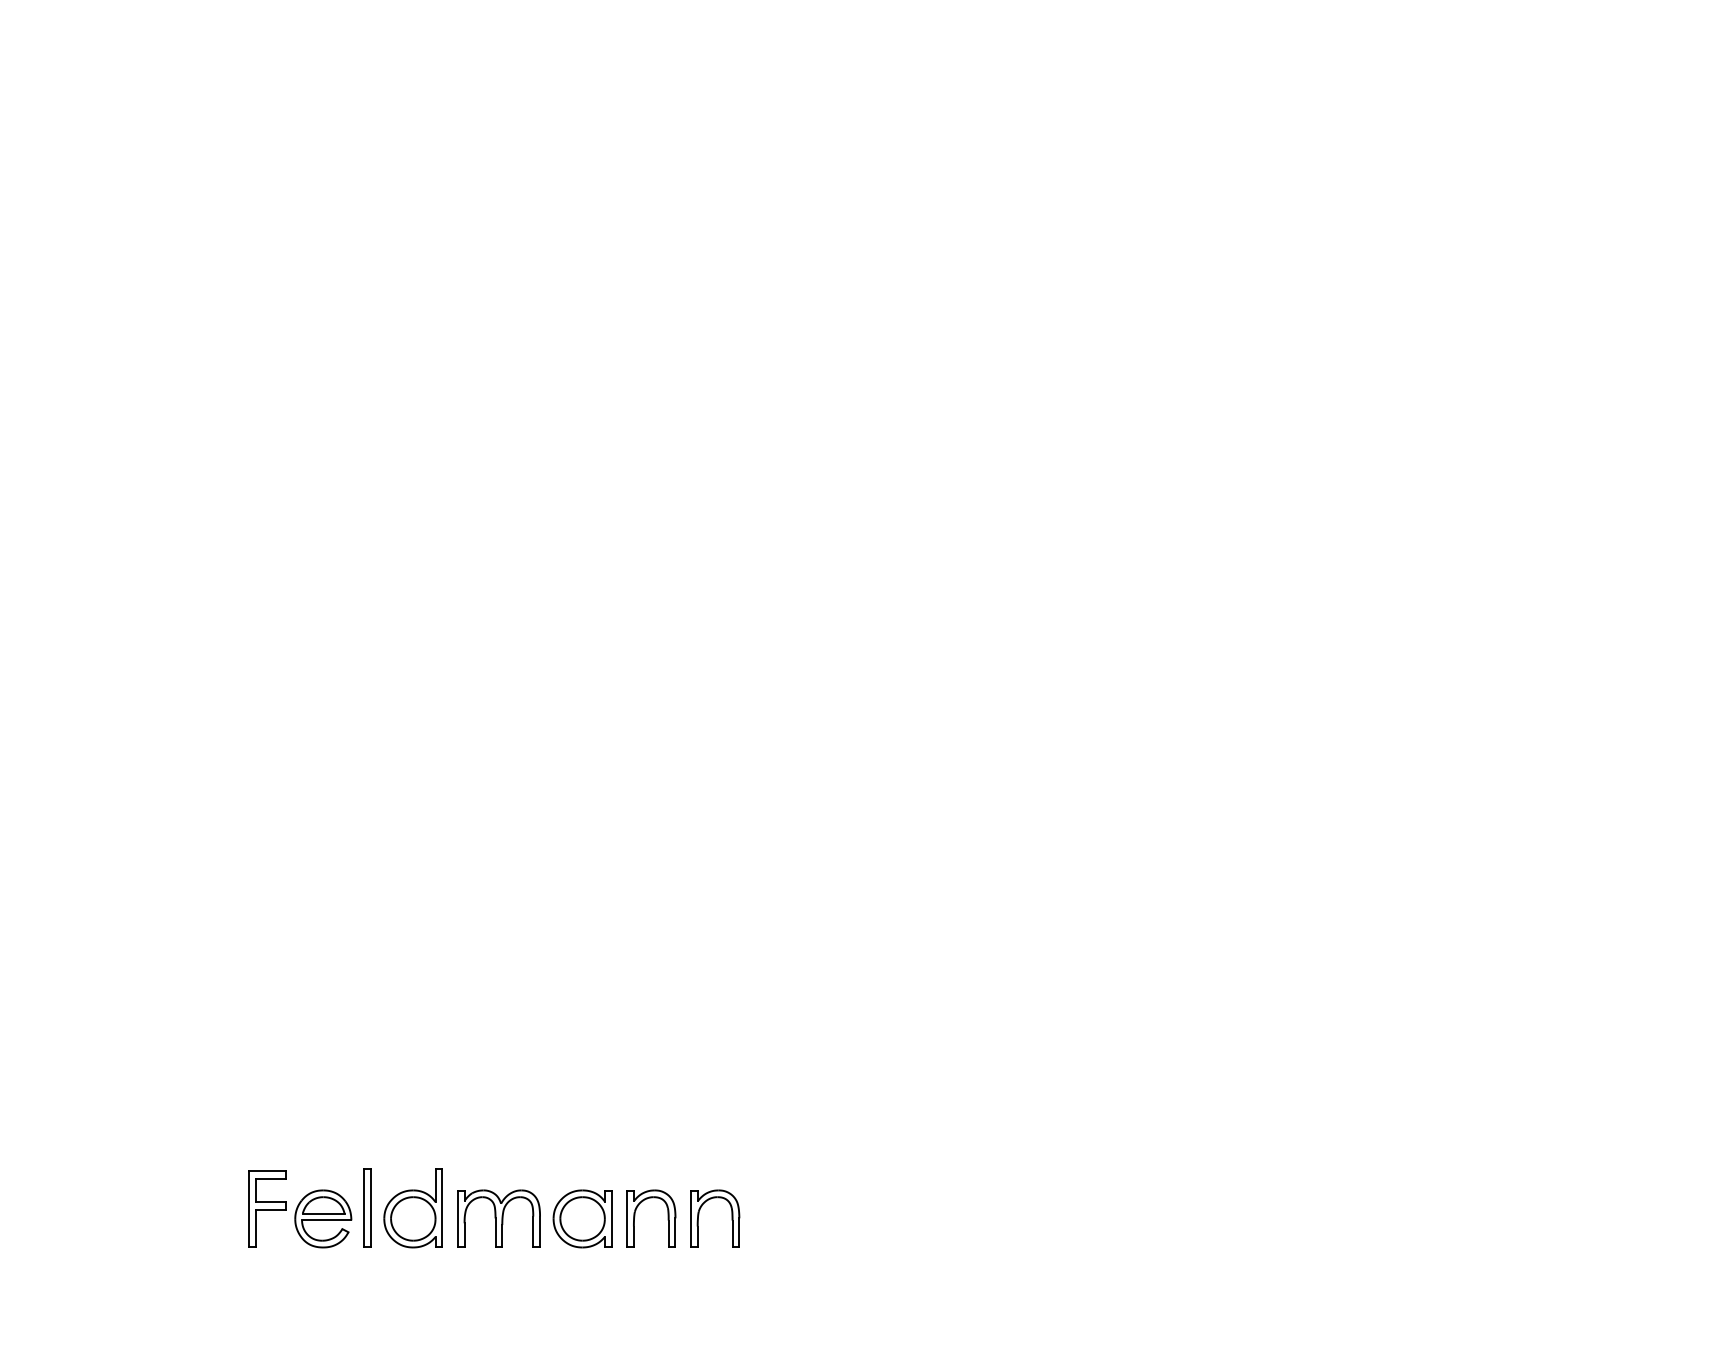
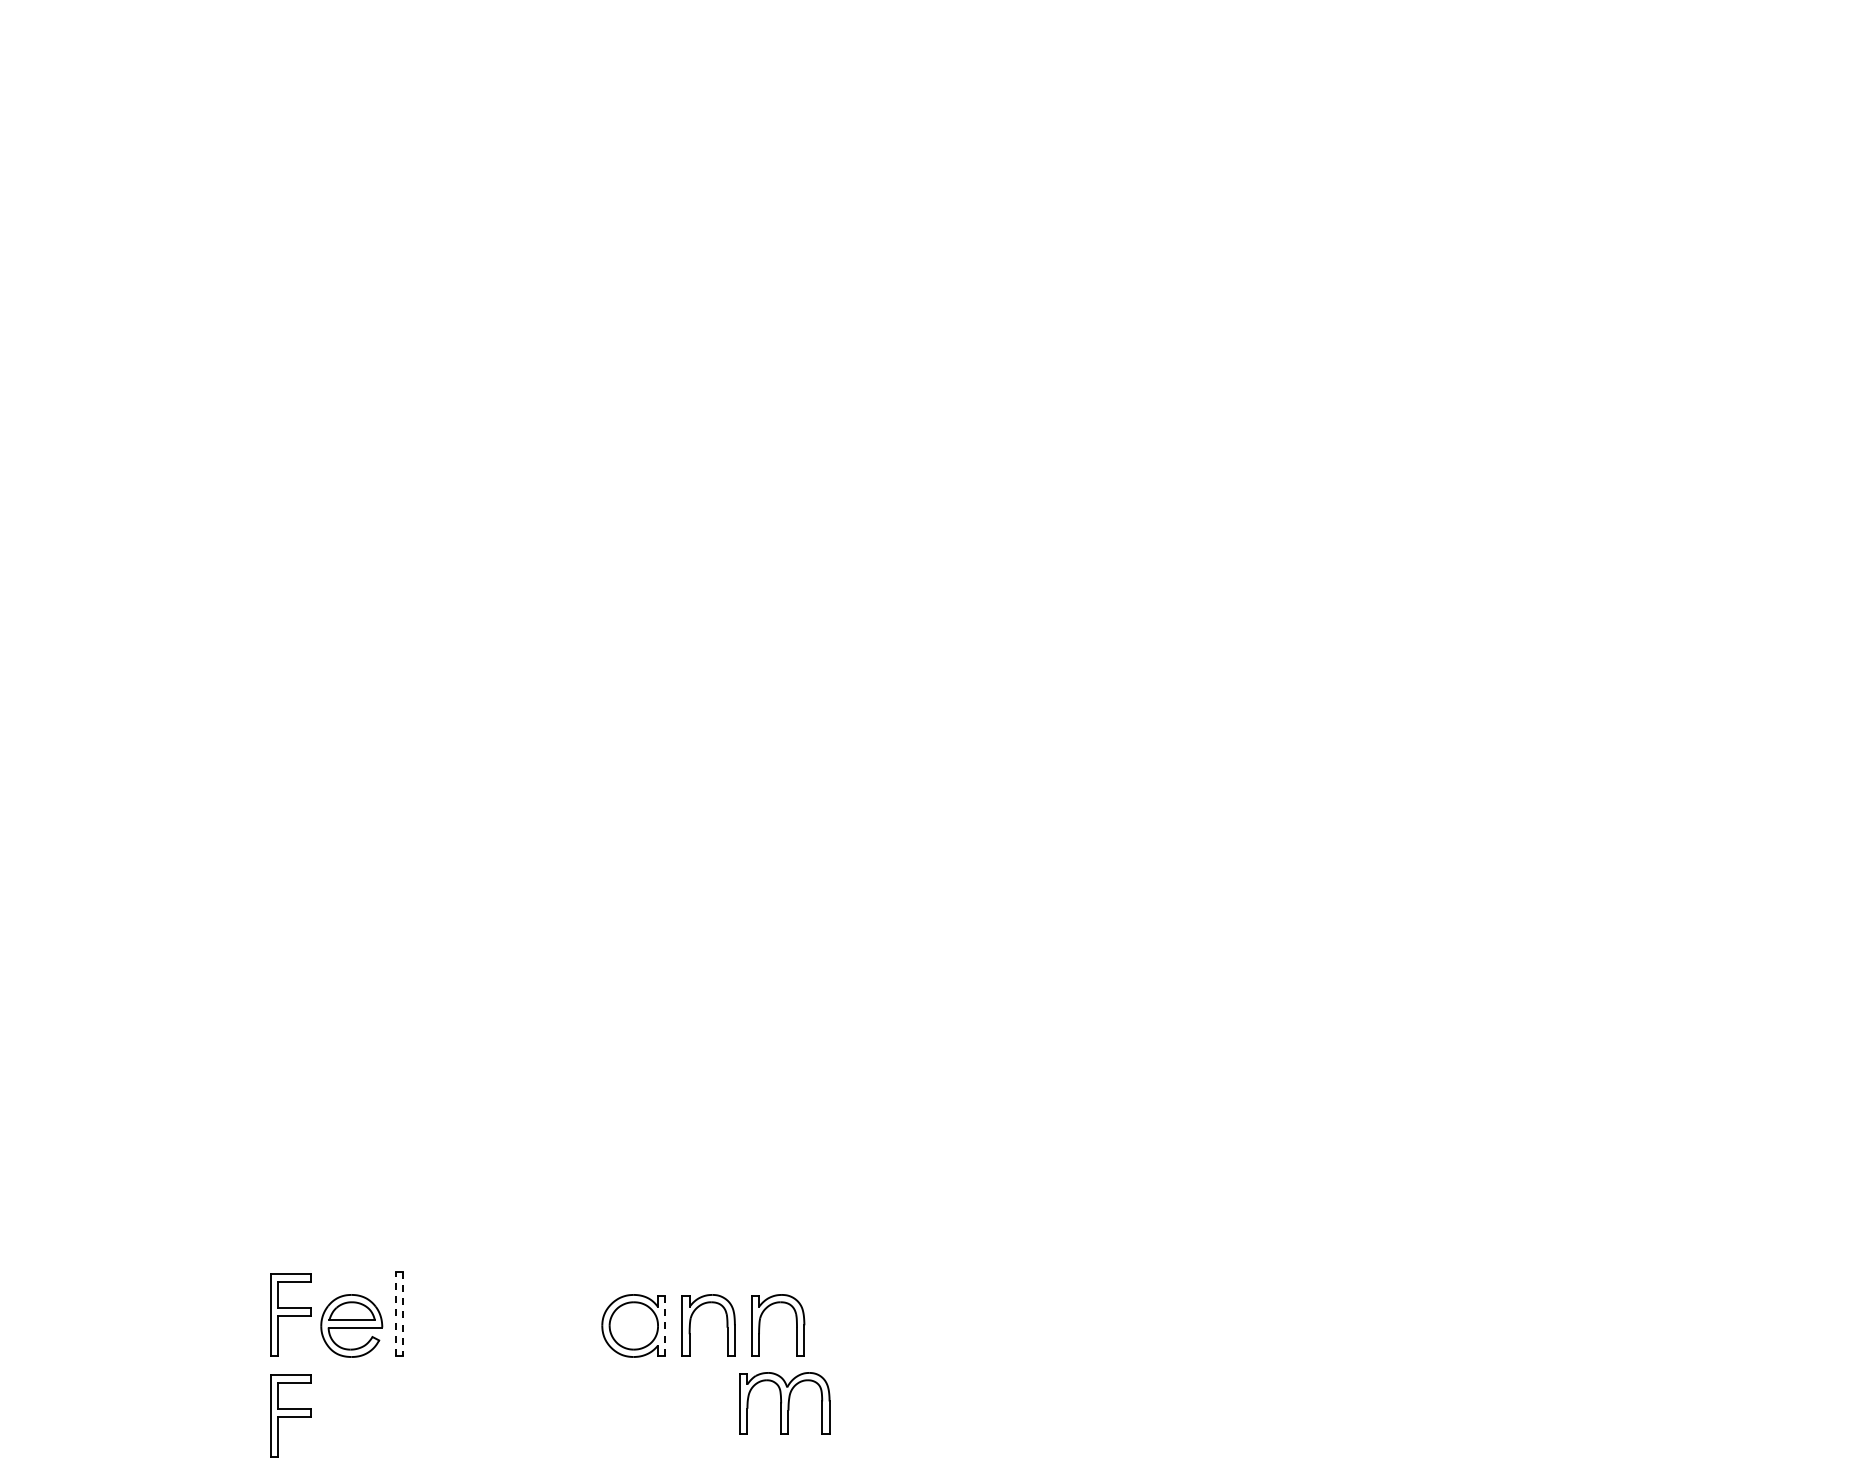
line: (363, 1207) -> (395, 1313), solid -> dashed
line: (370, 1208) -> (403, 1314), solid -> dashed
part: (413, 1208) -> (449, 1314), removed
part: (498, 1218) -> (784, 1403), moved
line: (611, 1219) -> (665, 1326), solid -> dashed
part: (266, 1301) -> (290, 1415), added

